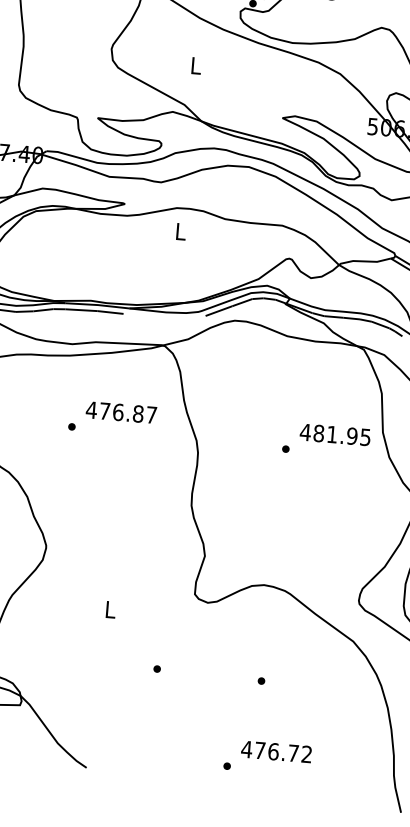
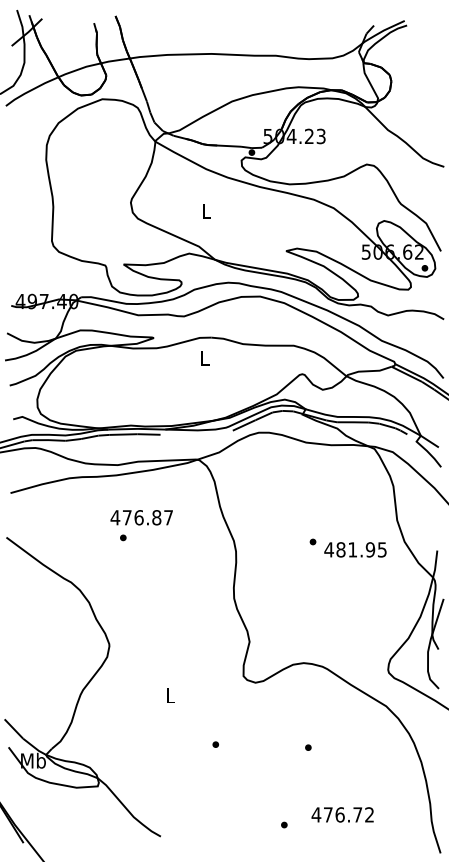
text: (121, 412) -> (141, 517), moved
text: (335, 434) -> (355, 549), moved
text: (276, 751) -> (342, 814), moved

